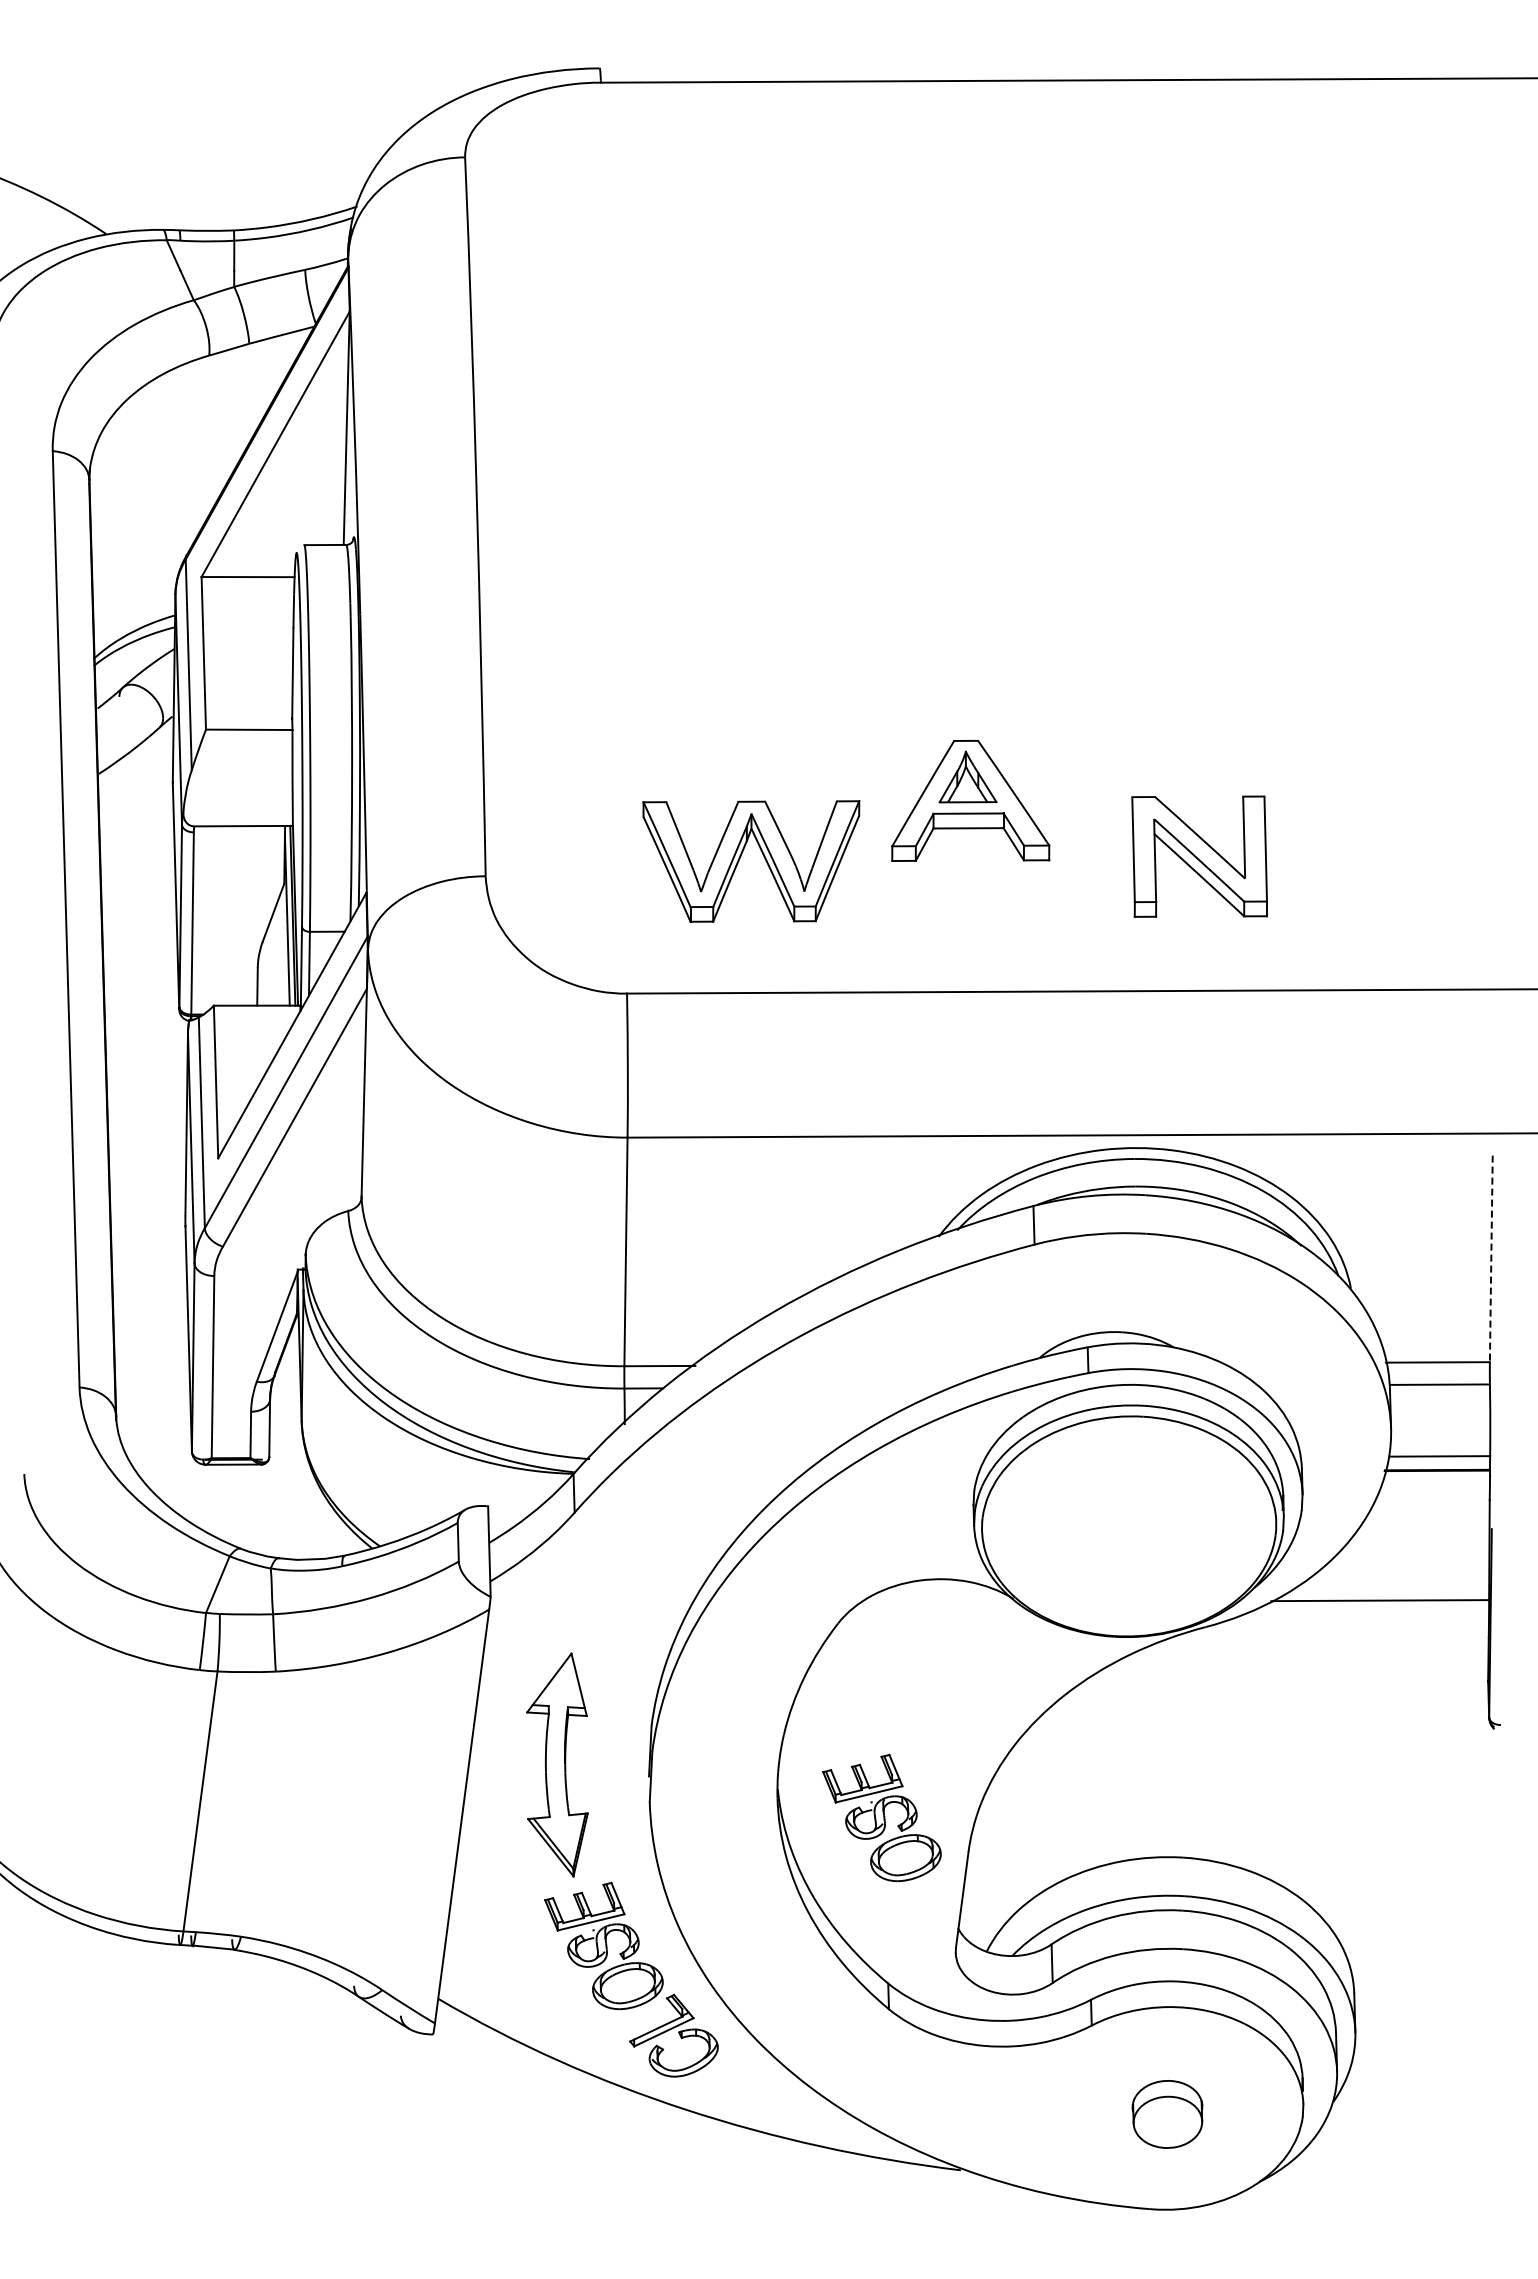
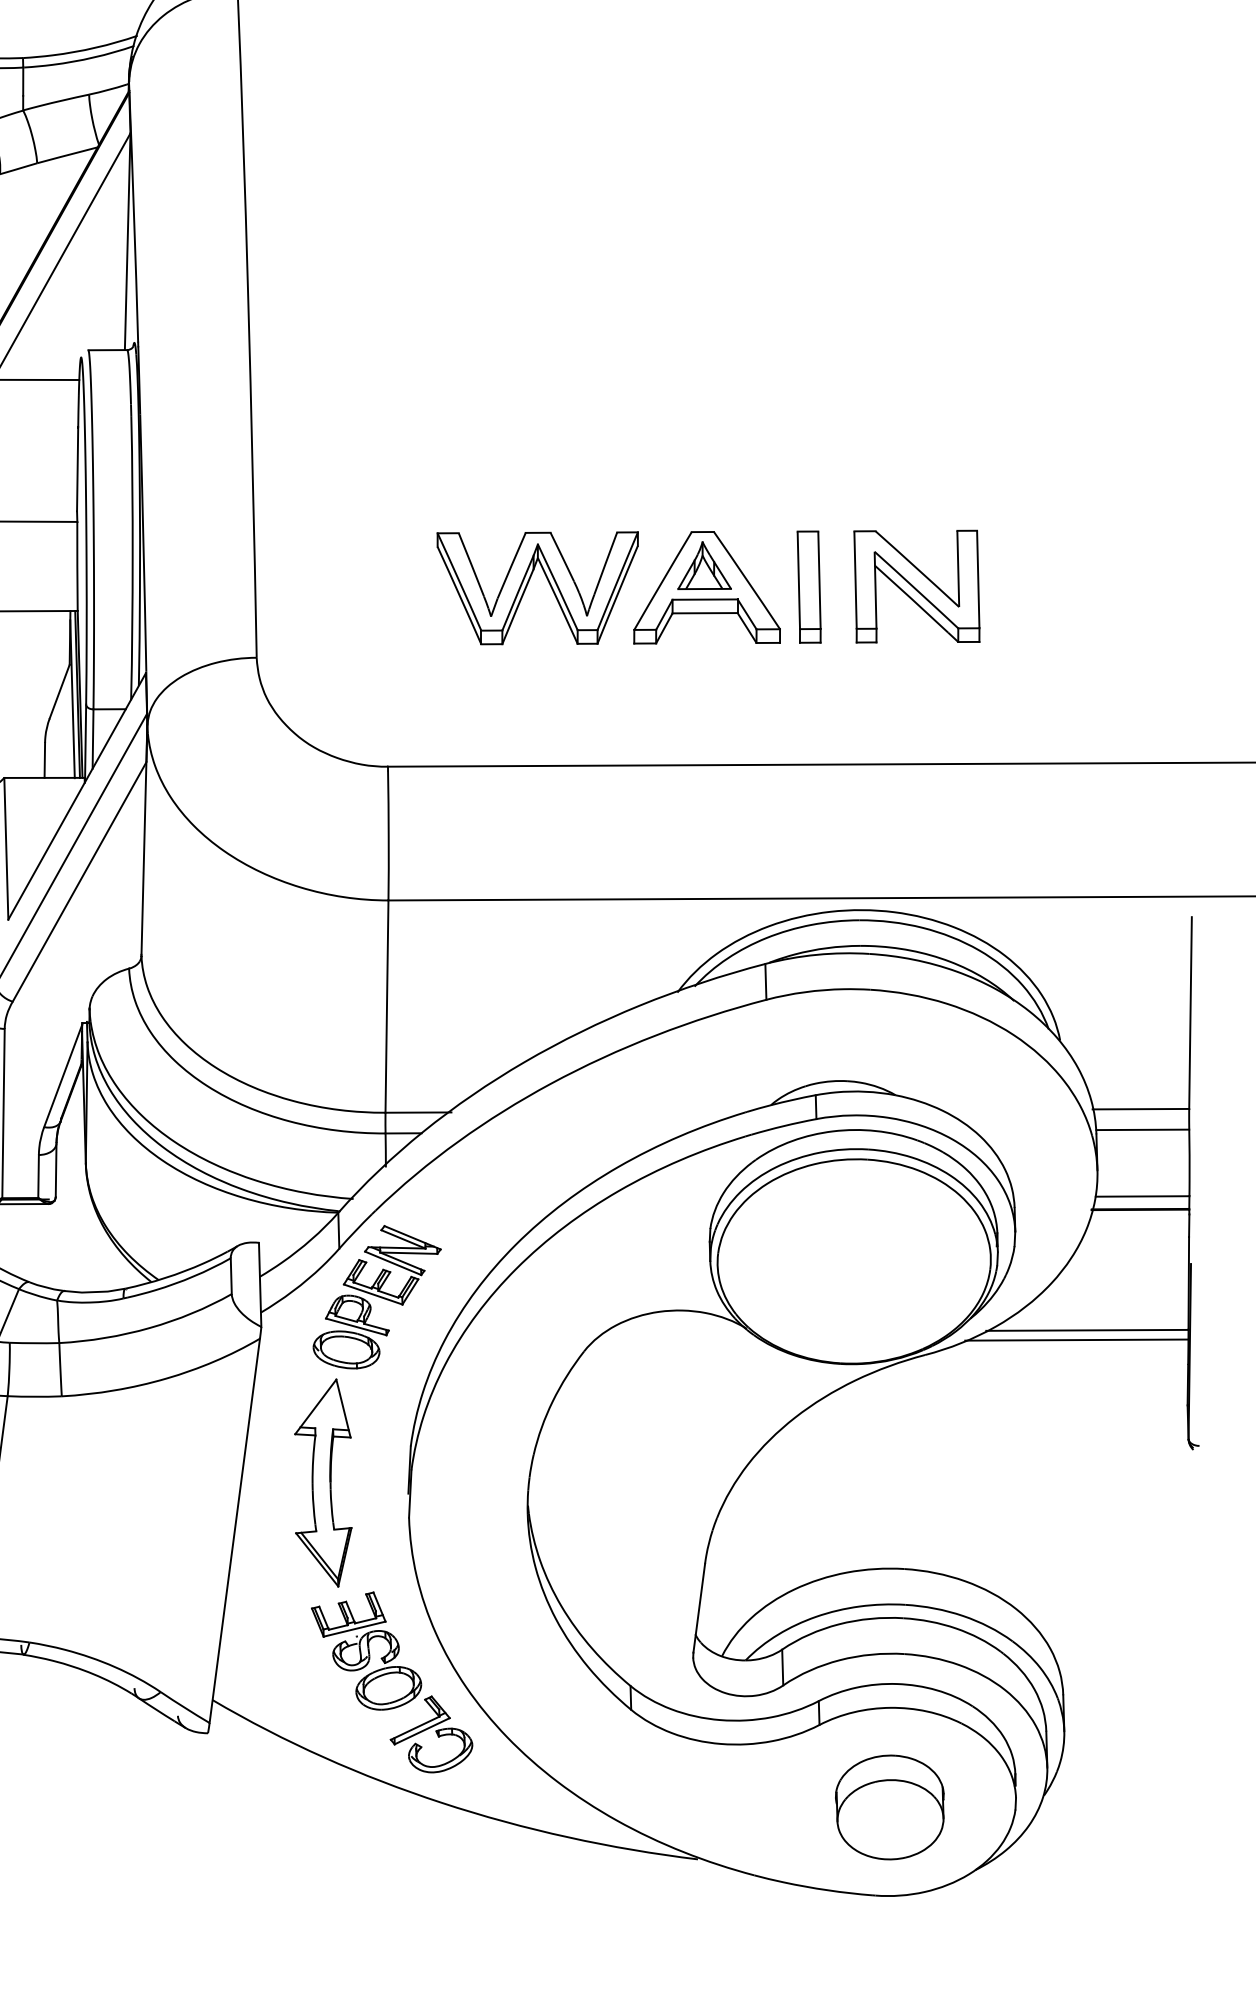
part: (1080, 800) -> (809, 587), added
part: (741, 856) -> (528, 583), moved
part: (1199, 856) -> (916, 586), moved
line: (1491, 1259) -> (1190, 1013), dashed -> solid
part: (615, 1564) -> (377, 1296), added
line: (1368, 1610) -> (1076, 1339), added
part: (881, 1817) -> (624, 1531), removed
part: (1167, 2114) -> (889, 1807), size x1.67

